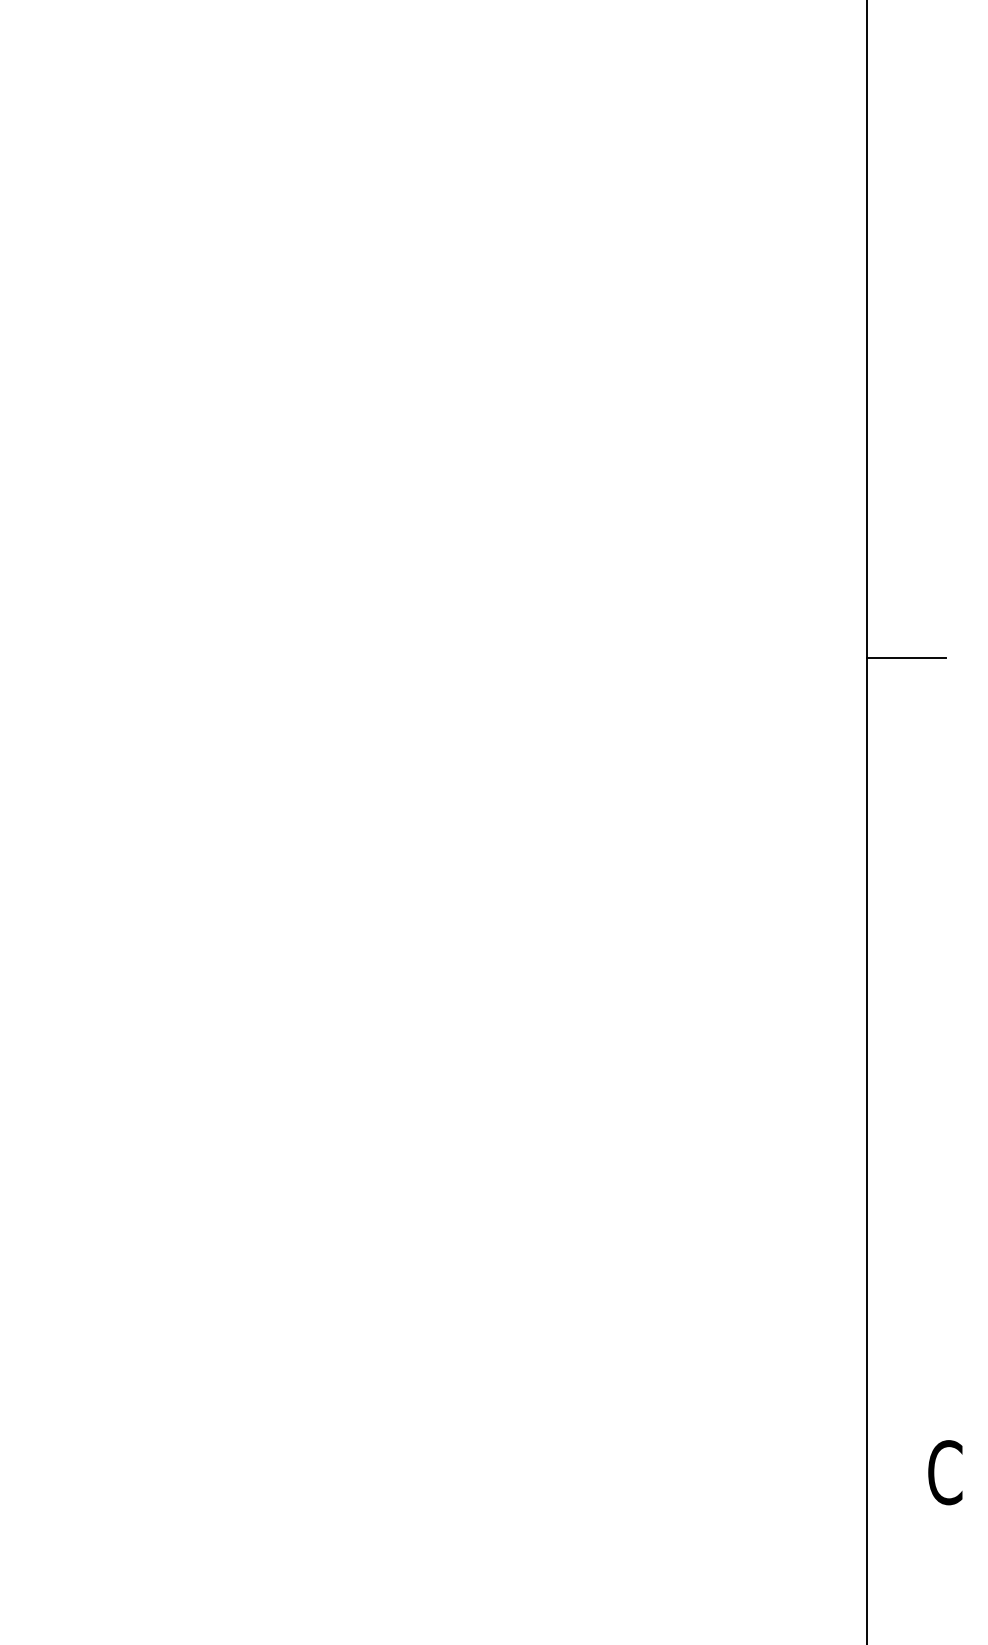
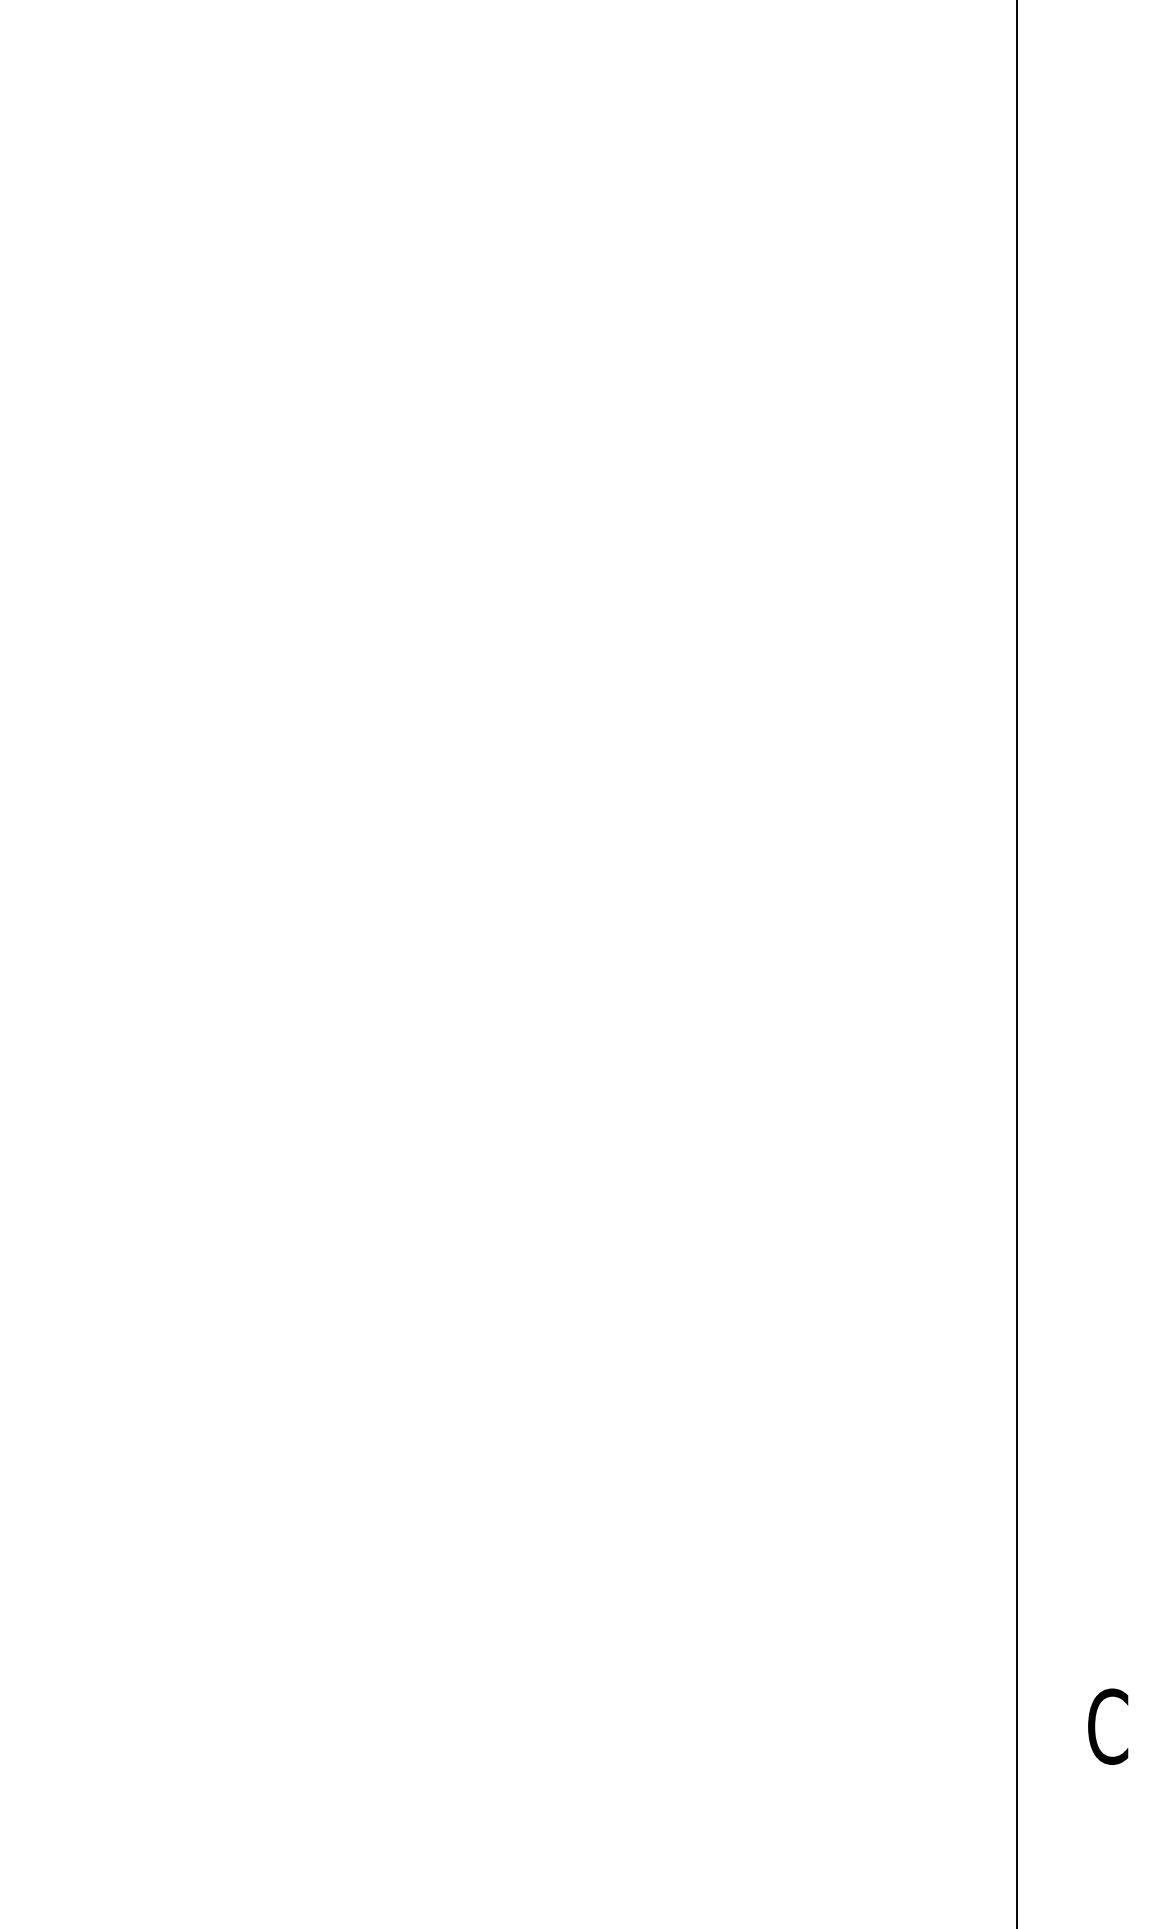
line: (906, 657) -> (1062, 771), removed

